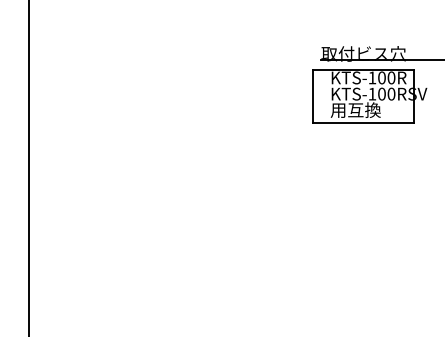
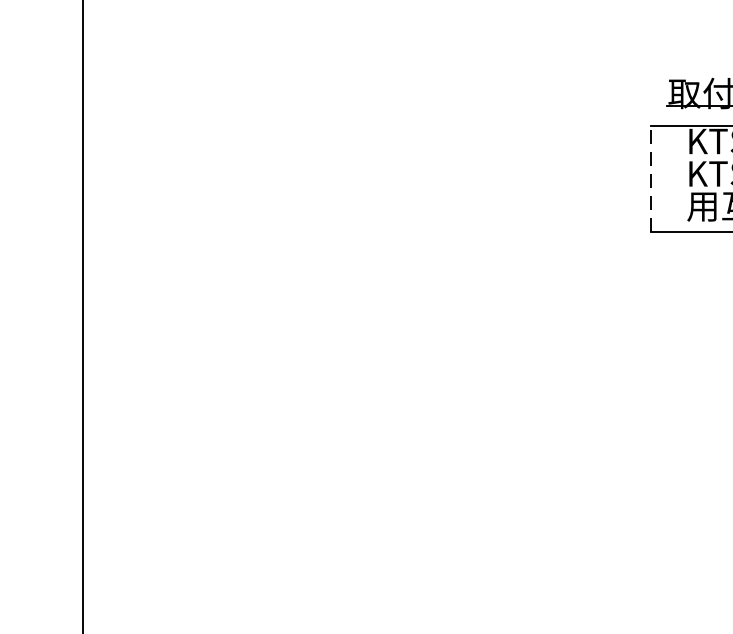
line: (312, 96) -> (650, 178), solid -> dashed

